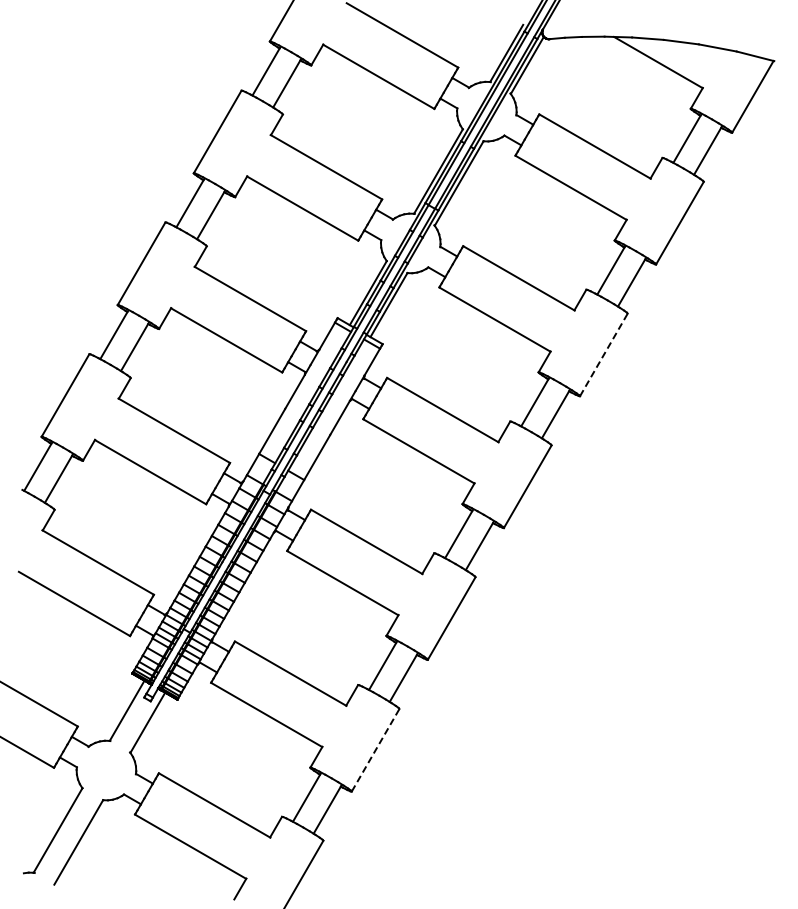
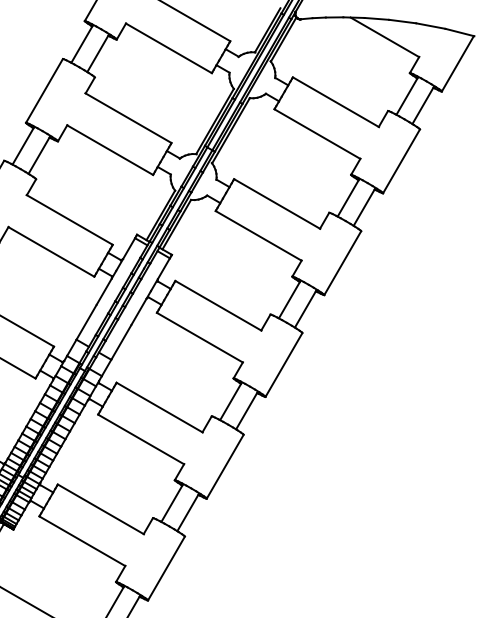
line: (603, 354) -> (342, 262), dashed -> solid
line: (375, 750) -> (166, 568), dashed -> solid

